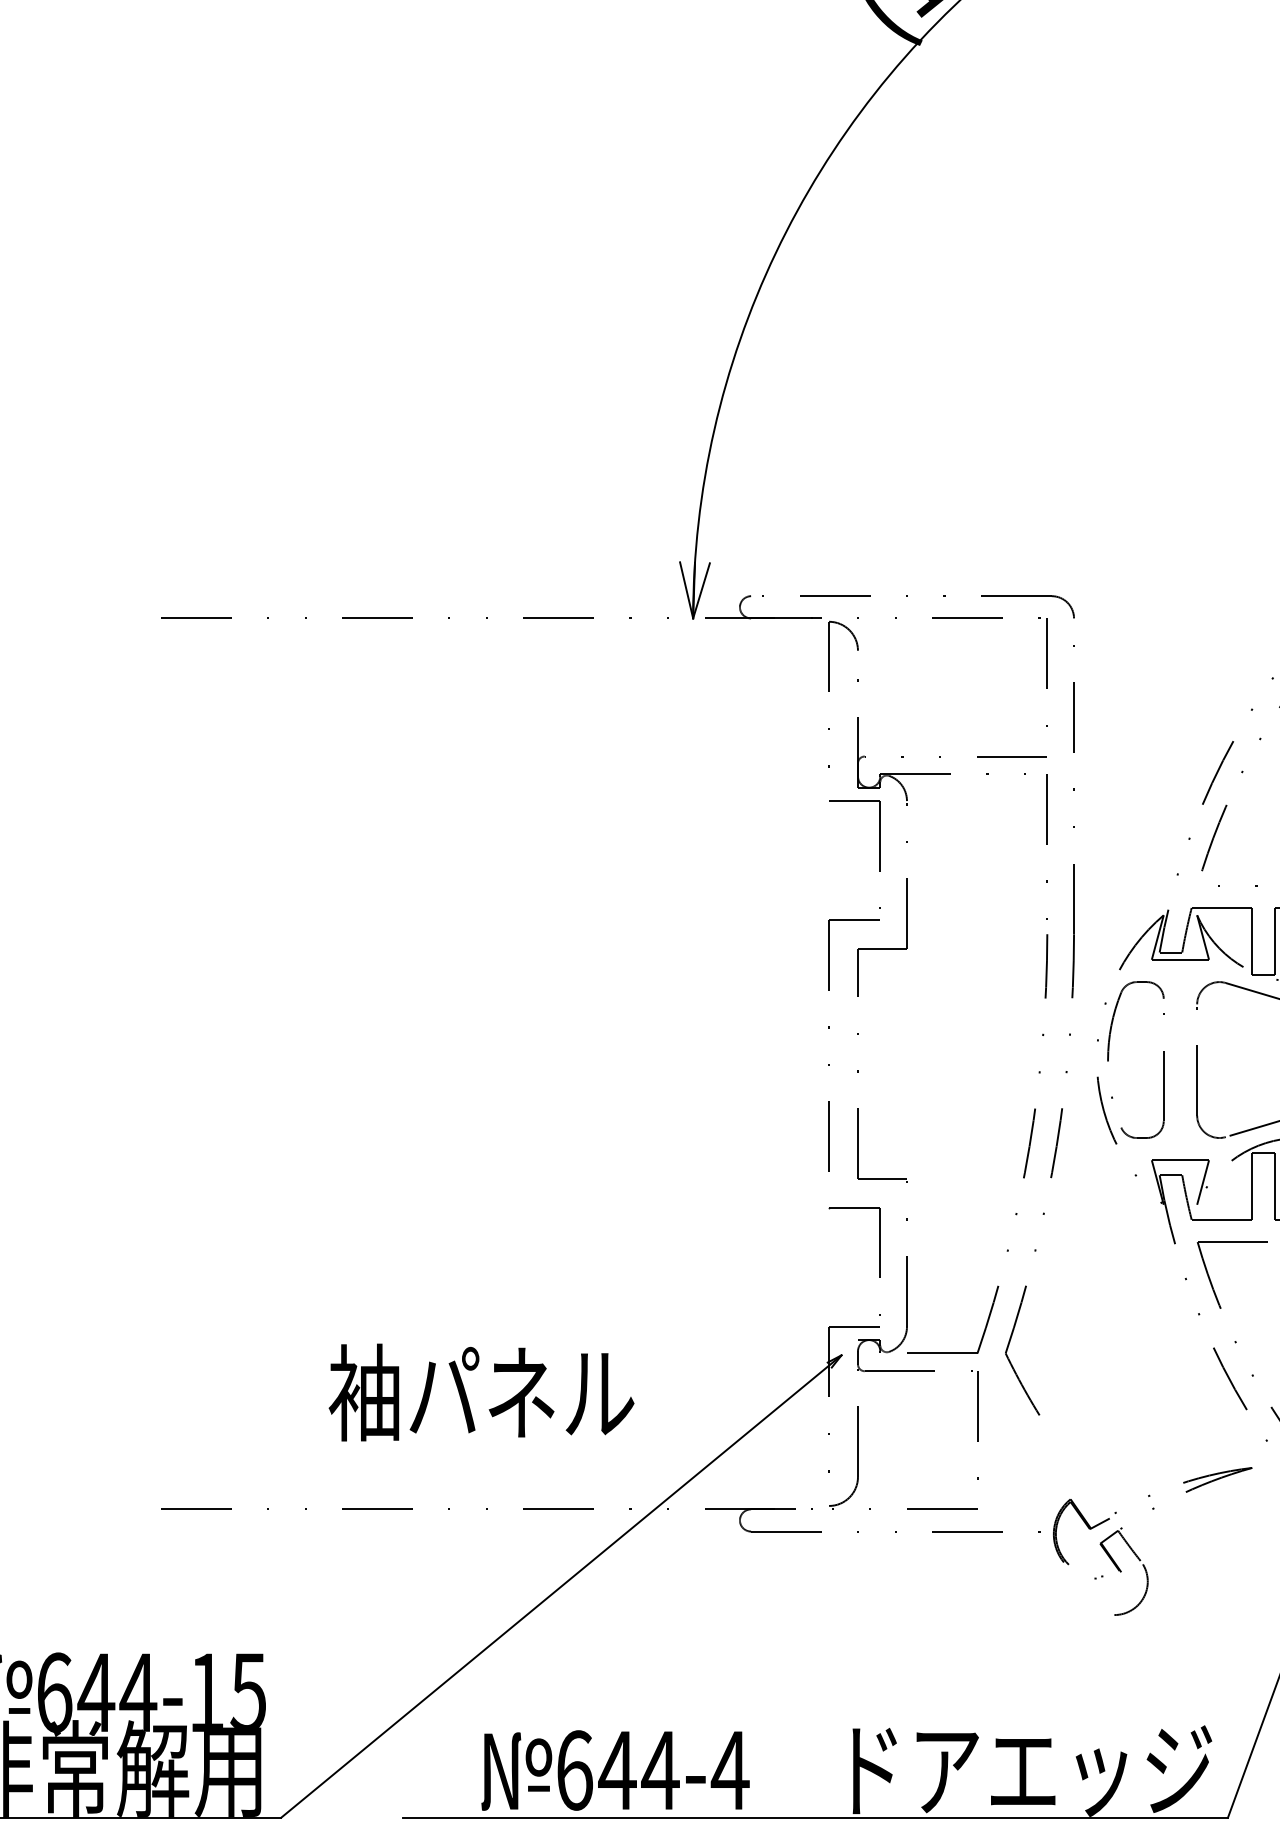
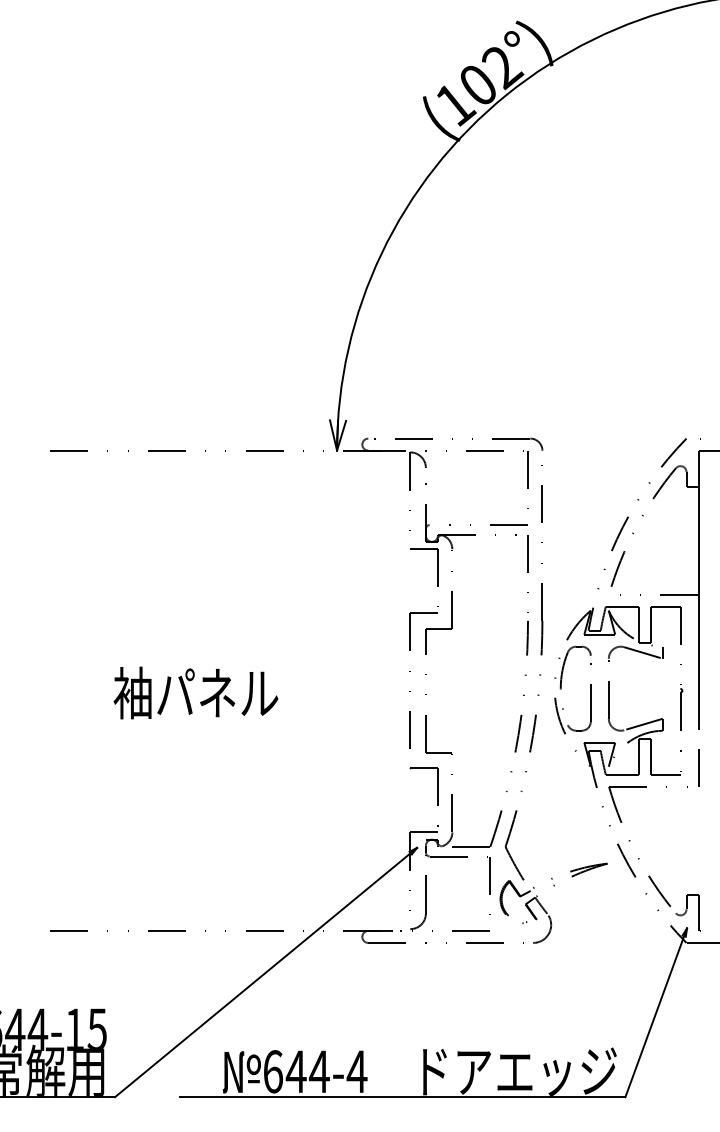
text: (480, 1391) -> (195, 692), moved
part: (1137, 1552) -> (545, 909), moved

